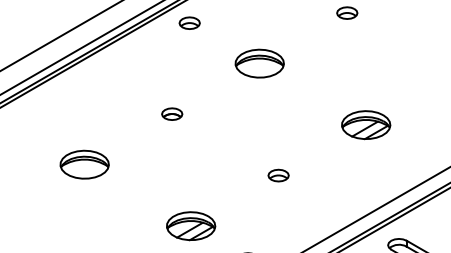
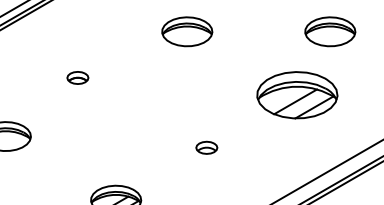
part: (397, 63) -> (330, 31), added
part: (172, 113) -> (78, 77), moved
part: (366, 125) -> (297, 95), size x1.6

